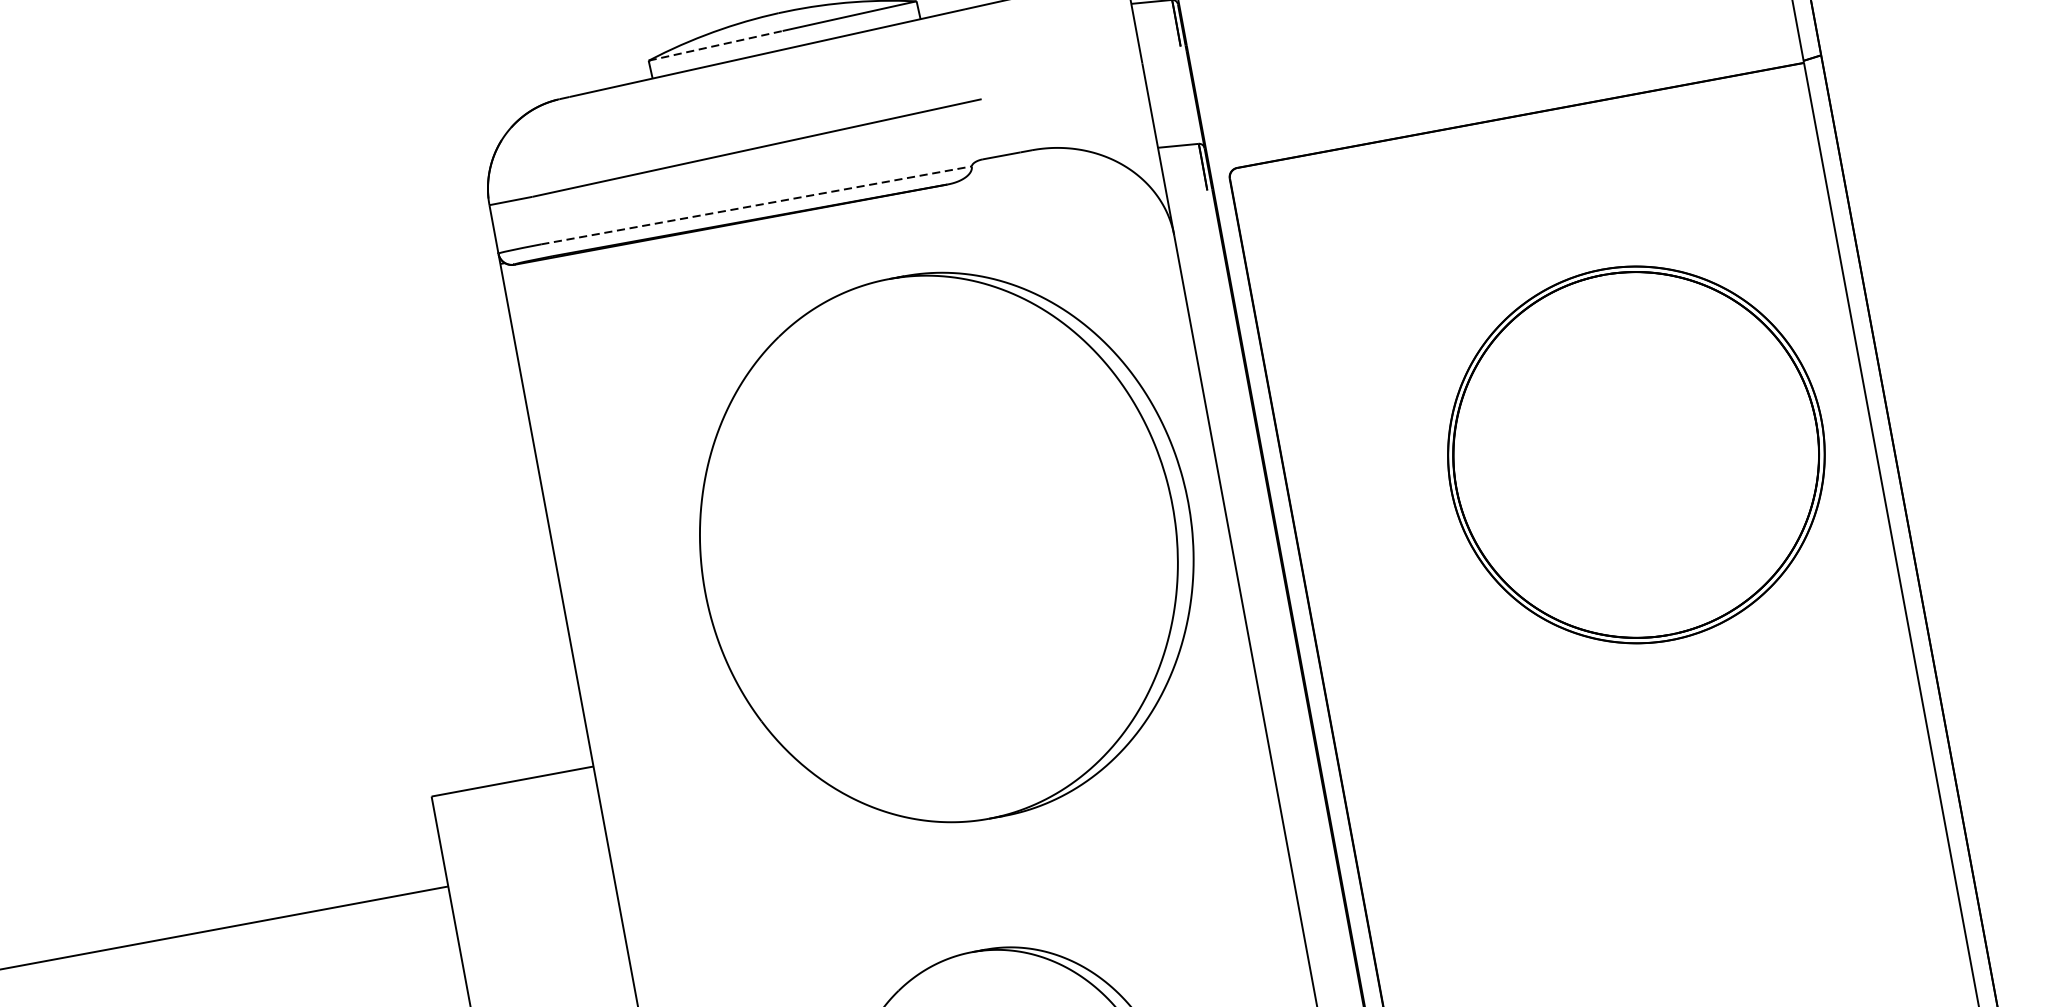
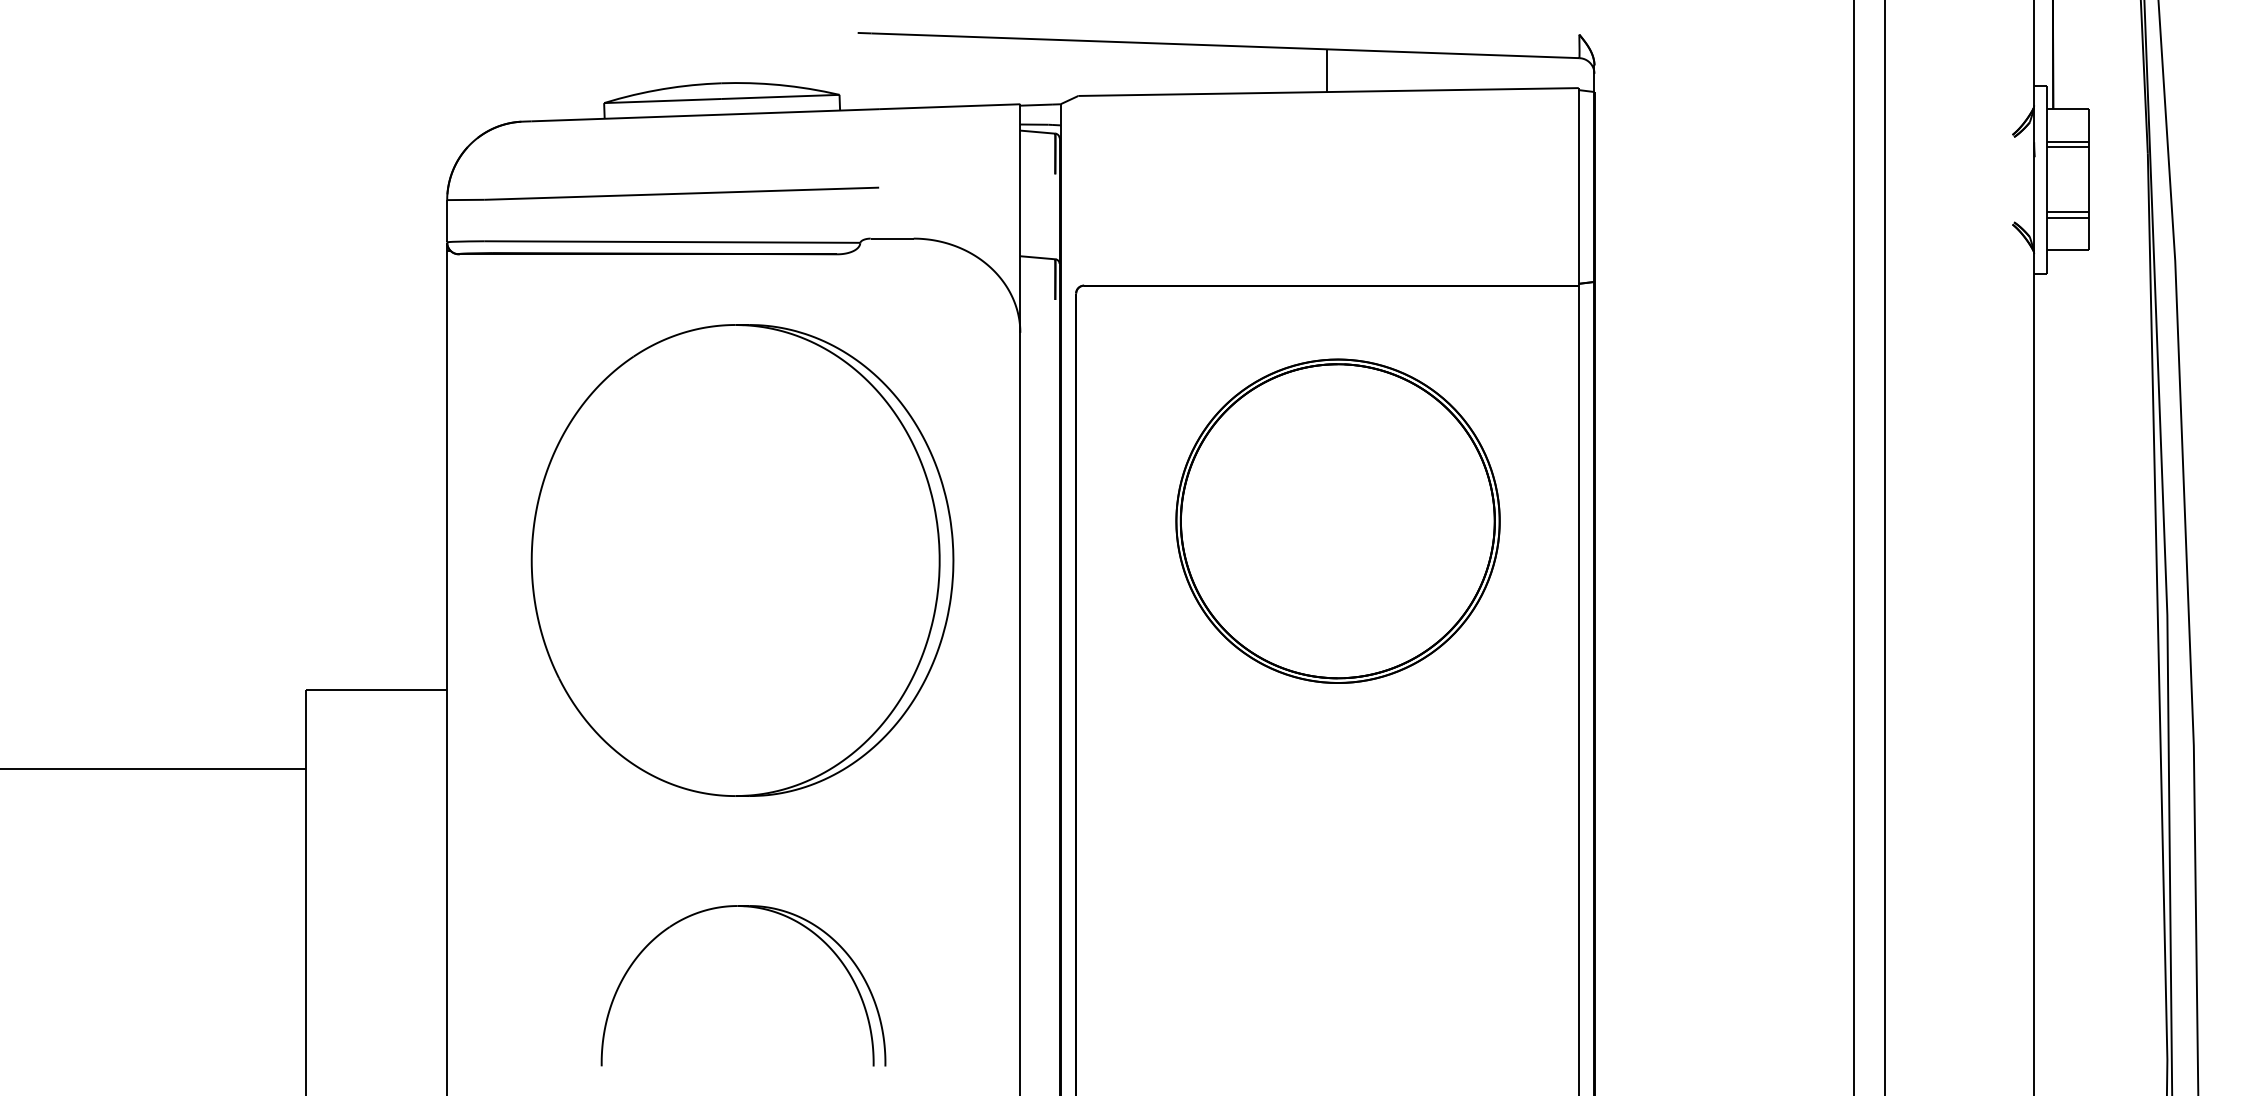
line: (715, 46) -> (662, 101), dashed -> solid
line: (756, 205) -> (672, 242), dashed -> solid
part: (1635, 454) -> (1337, 520), moved
part: (946, 547) -> (742, 560), moved

